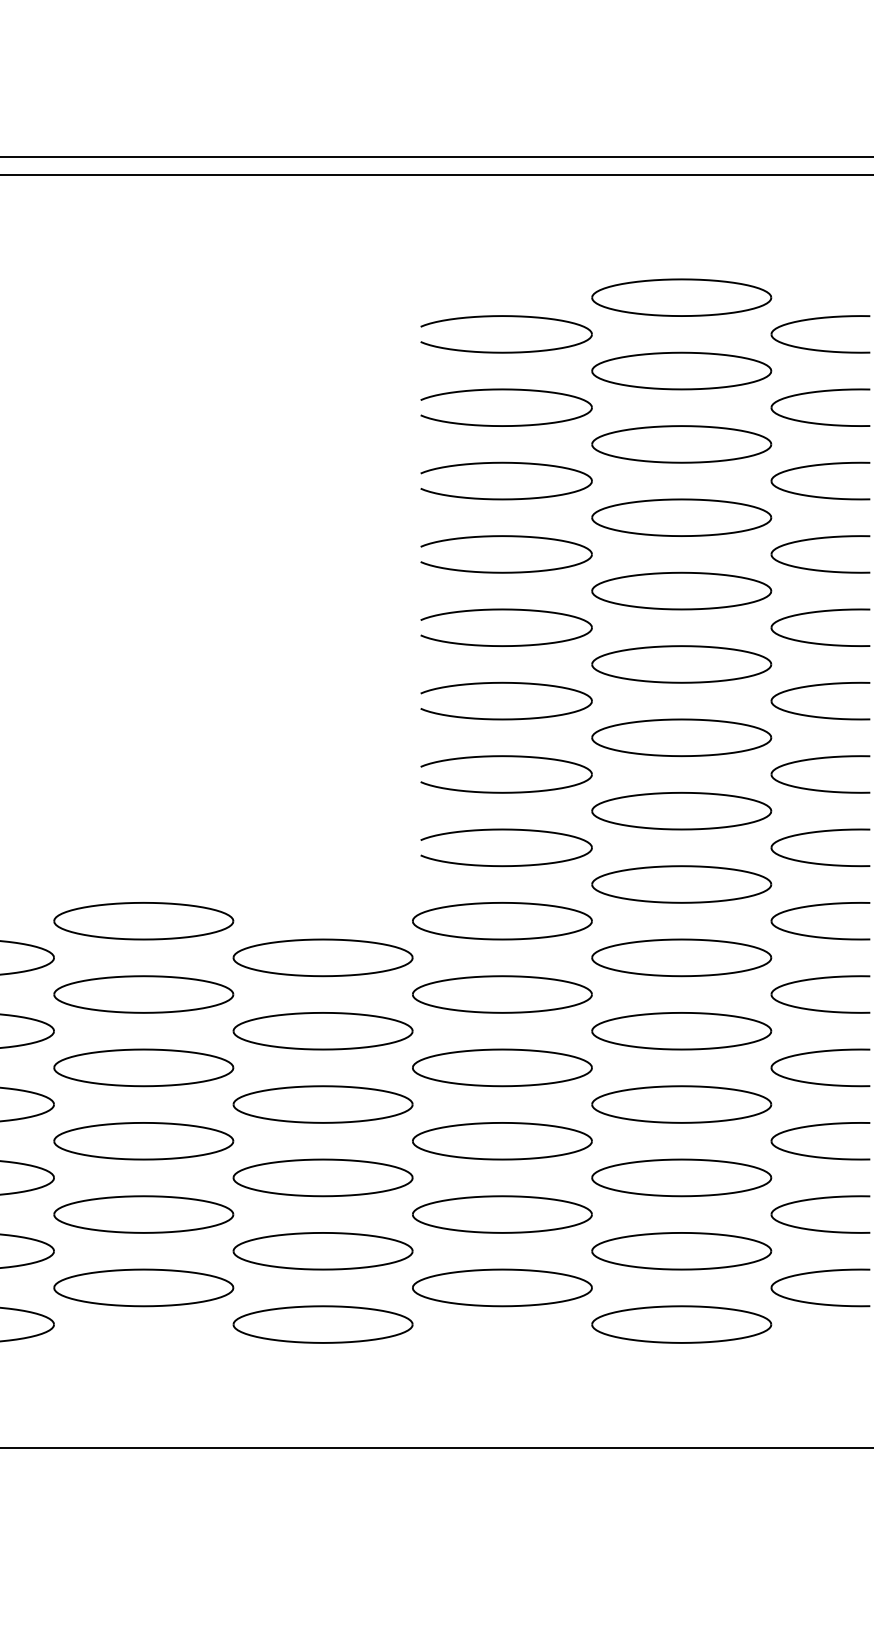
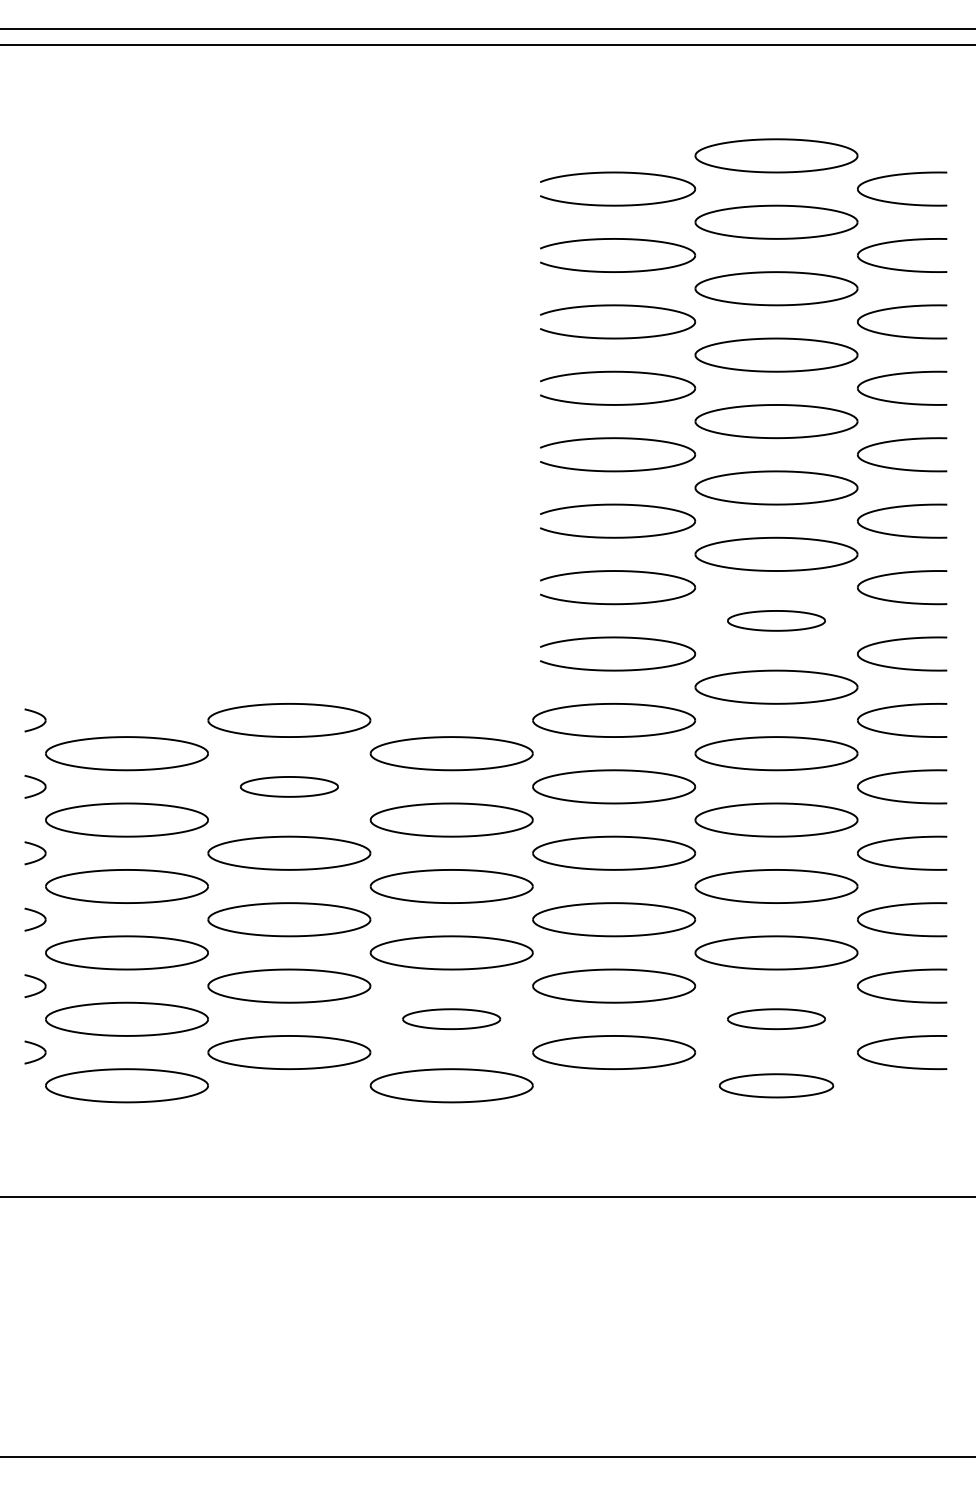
part: (681, 810) -> (776, 620), size x0.6
part: (143, 994) -> (289, 786), size x0.6
part: (322, 1250) -> (451, 1018), size x0.6
part: (681, 1250) -> (776, 1018), size x0.6
part: (681, 1324) -> (776, 1085), size x0.7

